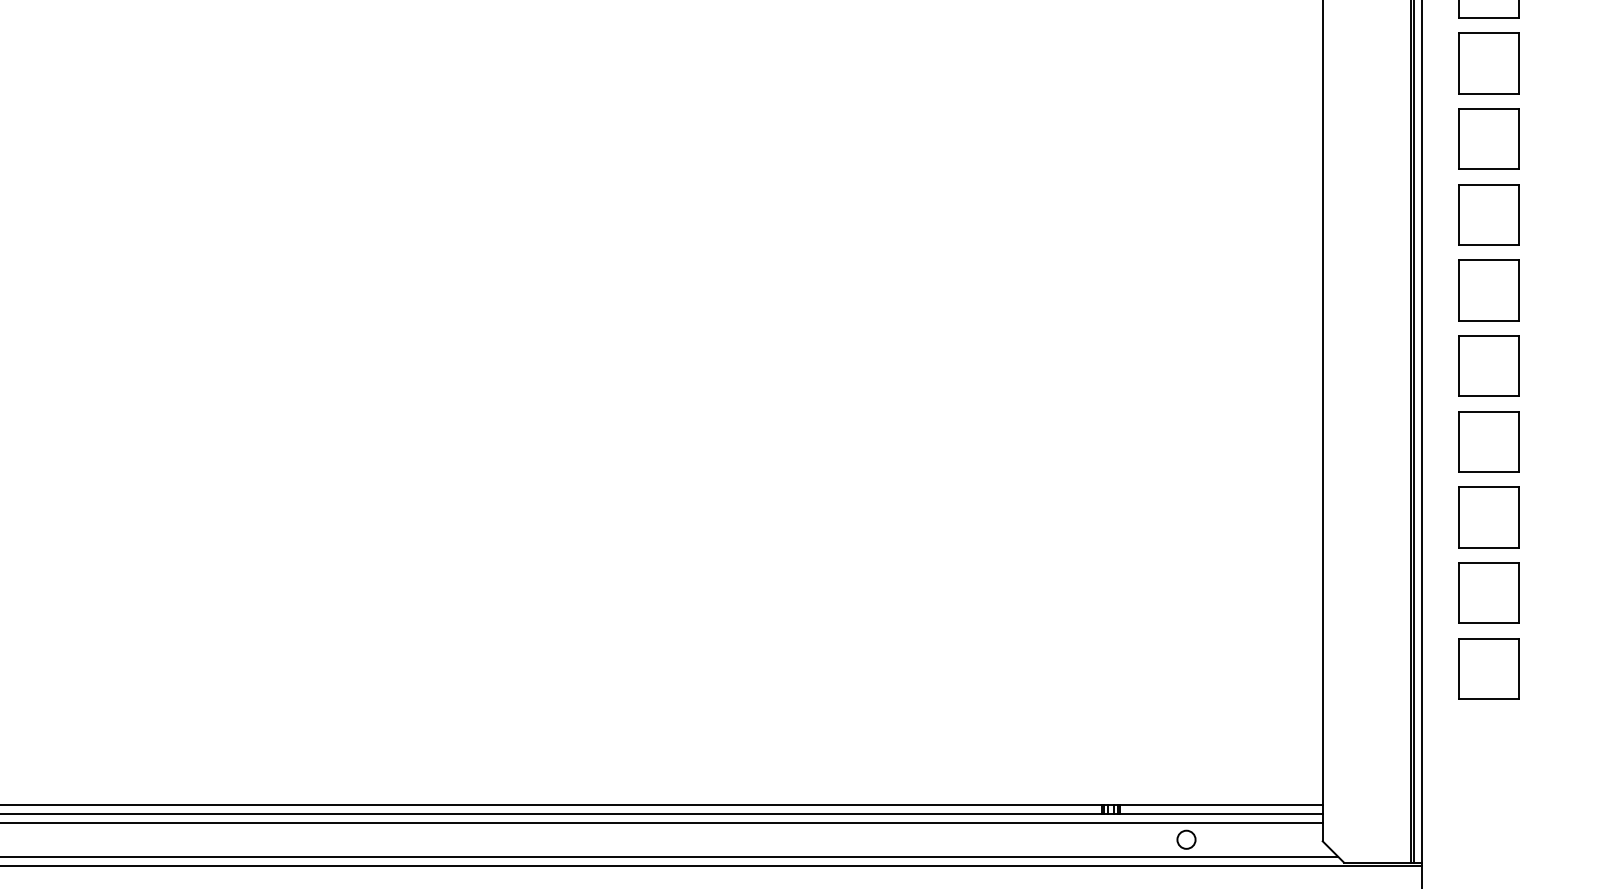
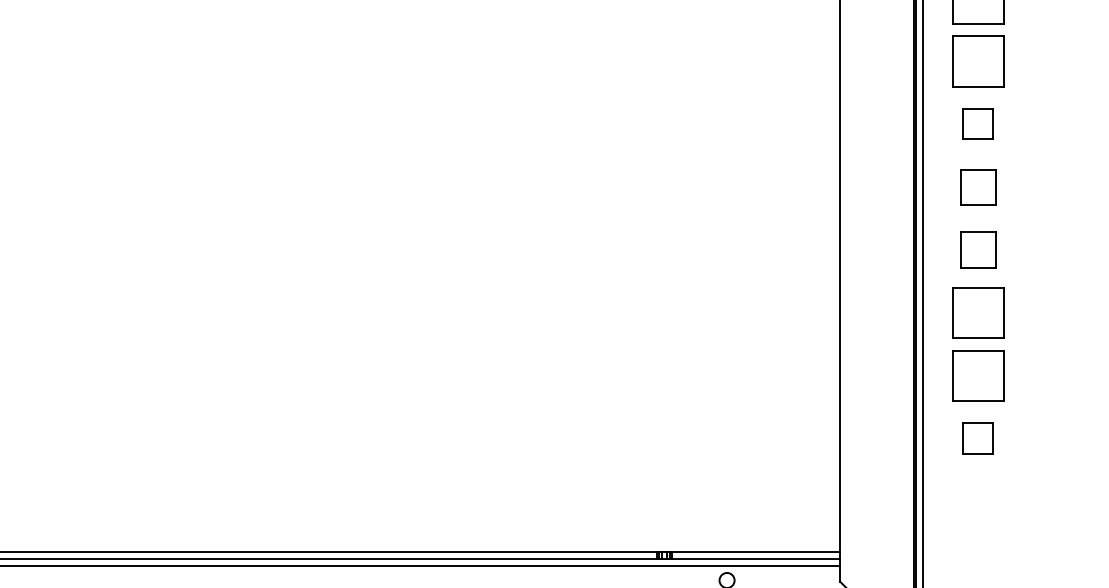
part: (1488, 290) -> (977, 124), size x0.6
part: (1488, 365) -> (977, 186), size x0.7
part: (1488, 441) -> (977, 249), size x0.7
part: (1488, 668) -> (977, 438), size x0.6

